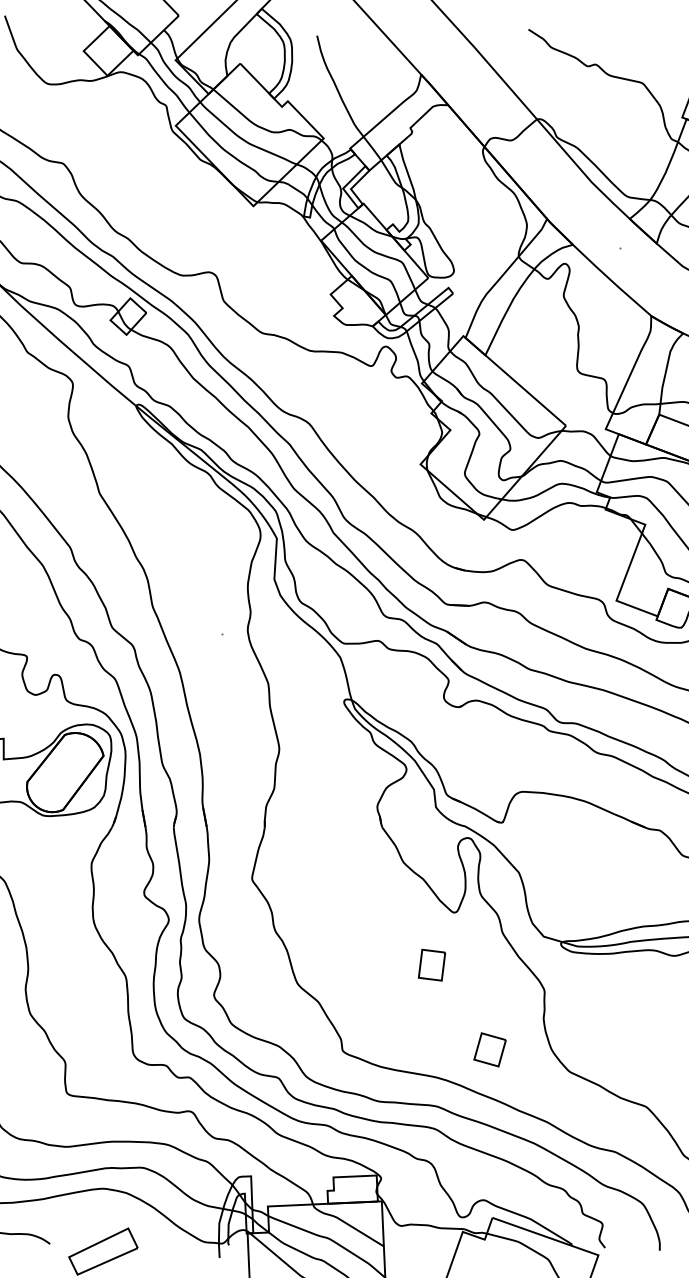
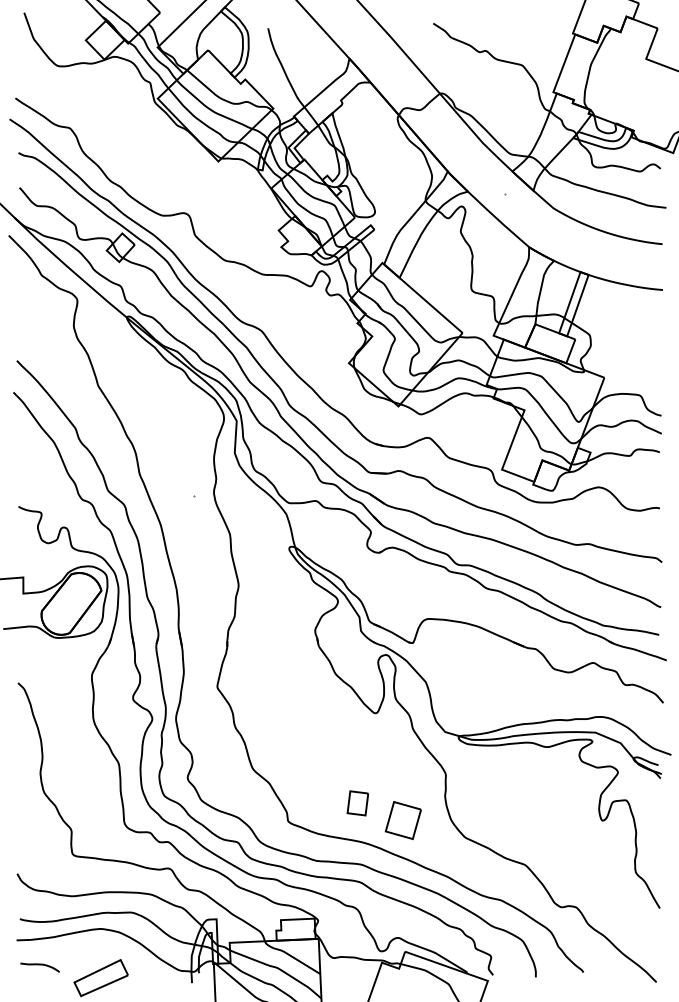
part: (431, 965) -> (357, 803), moved
part: (489, 1049) -> (402, 820), size x1.43

